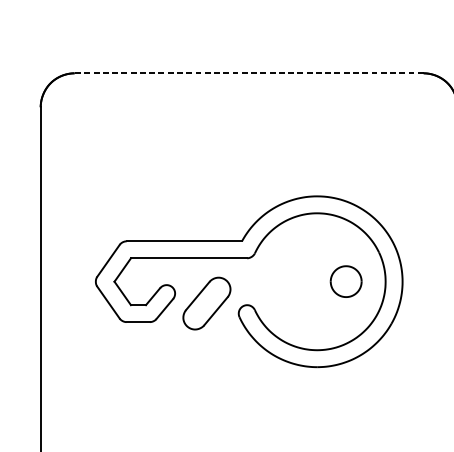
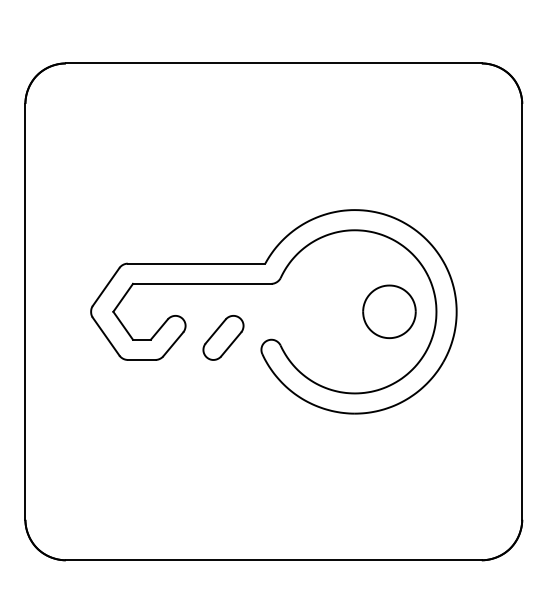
line: (248, 73) -> (273, 63), dashed -> solid
part: (346, 281) -> (389, 311), size x1.43
part: (206, 303) -> (223, 337), size x0.71

